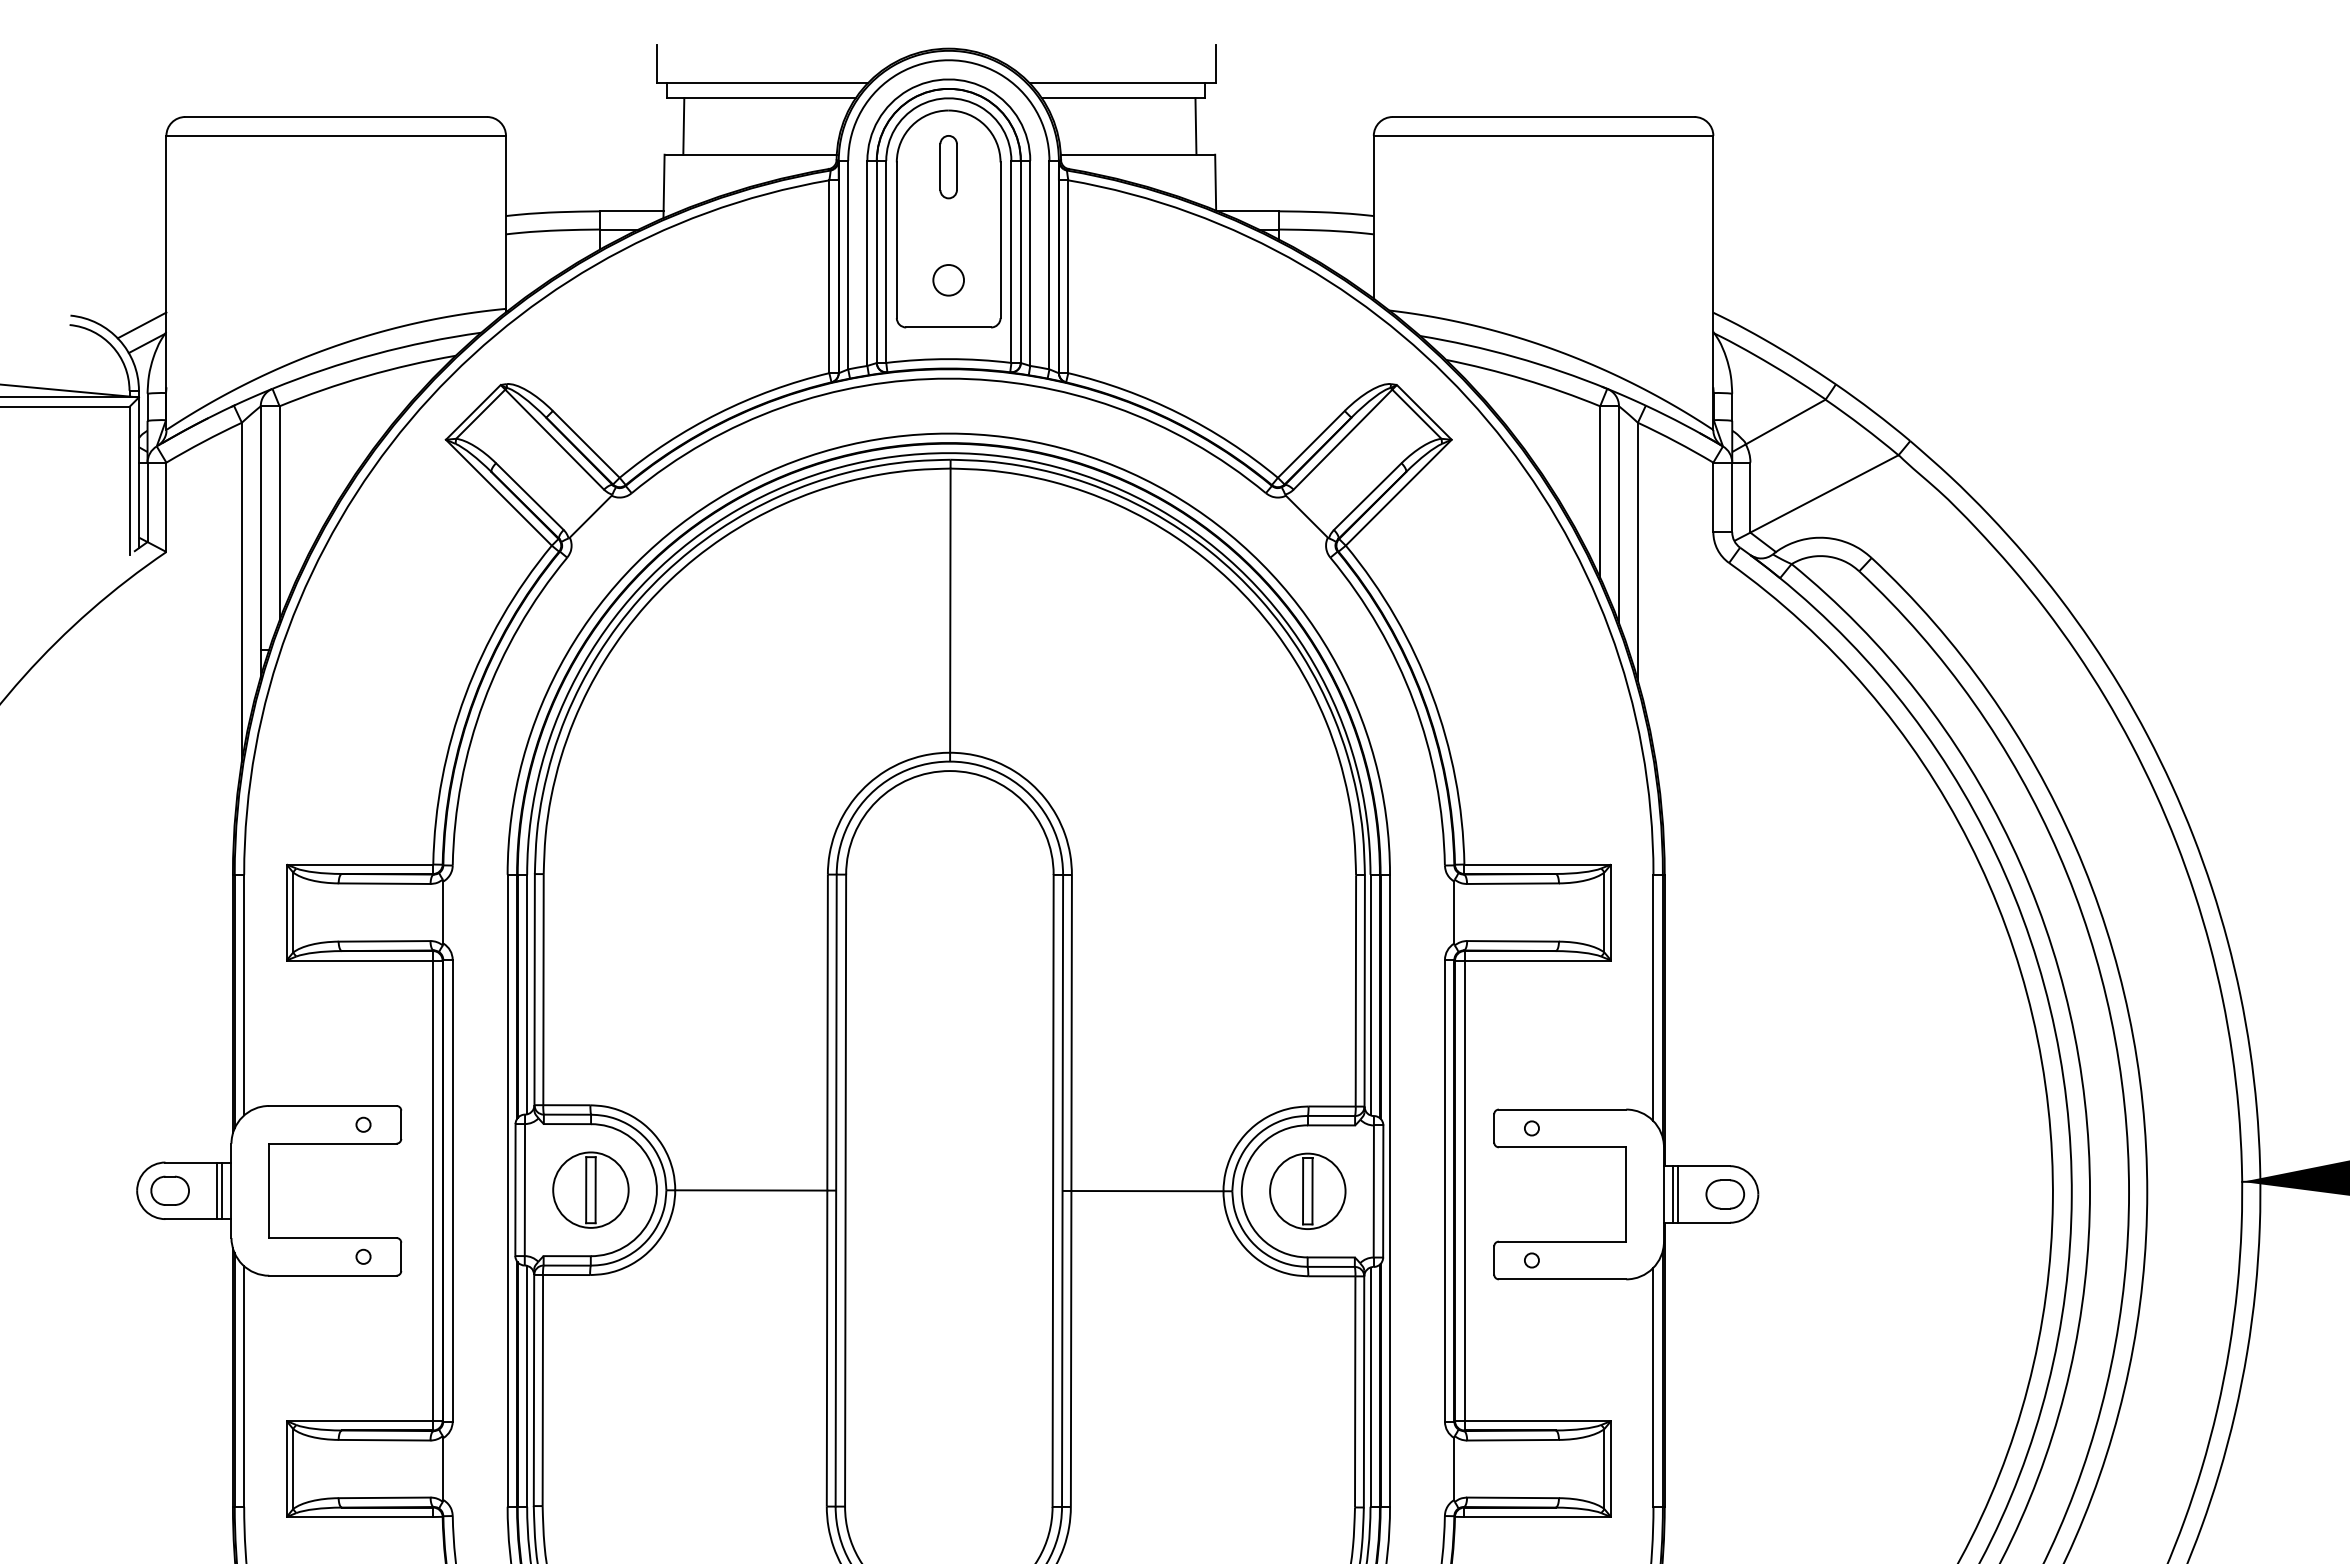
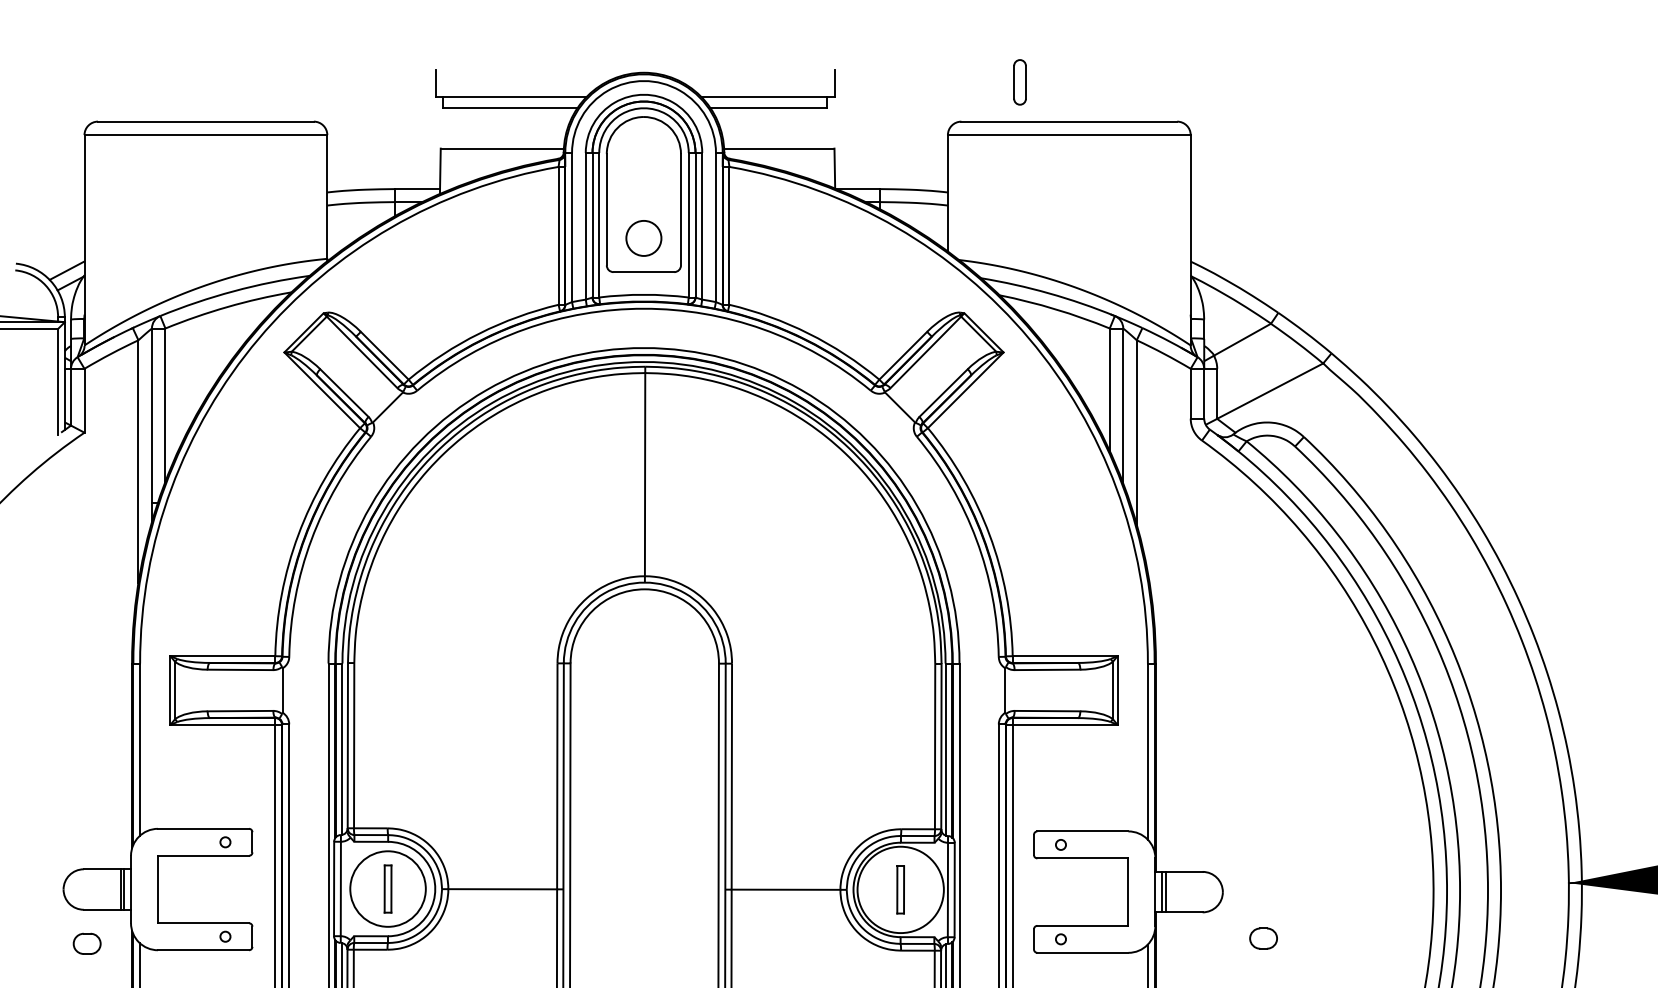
line: (683, 126) -> (454, 128), removed
line: (1195, 126) -> (820, 128), removed
part: (948, 167) -> (1019, 82), moved
circle: (948, 280) -> (643, 238), size x1.6
circle: (590, 1189) -> (387, 888), size x1.4
part: (169, 1190) -> (86, 943), moved
circle: (1307, 1191) -> (900, 890), size x1.6
part: (1725, 1194) -> (1263, 938), moved

